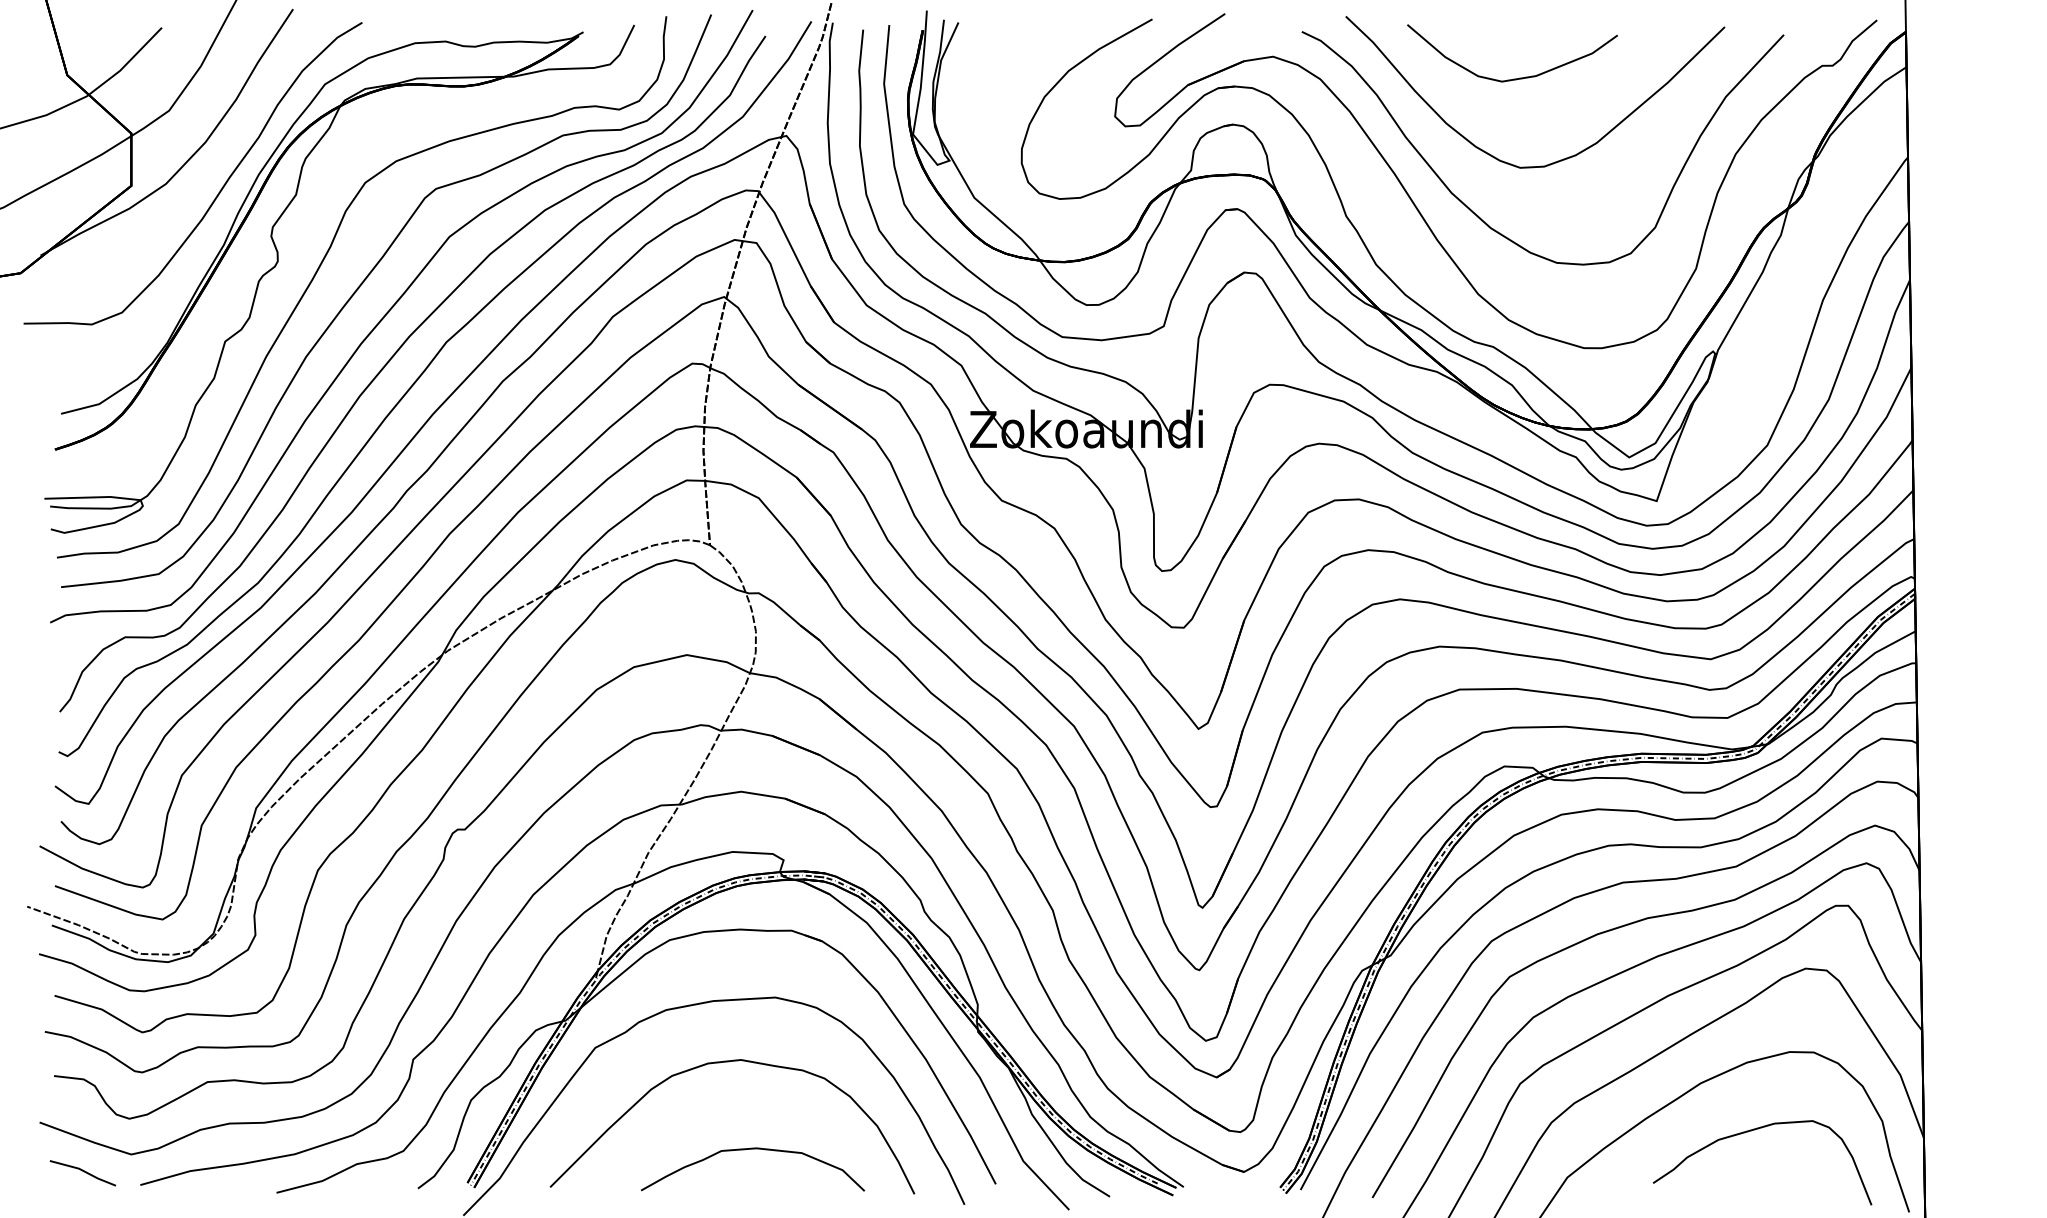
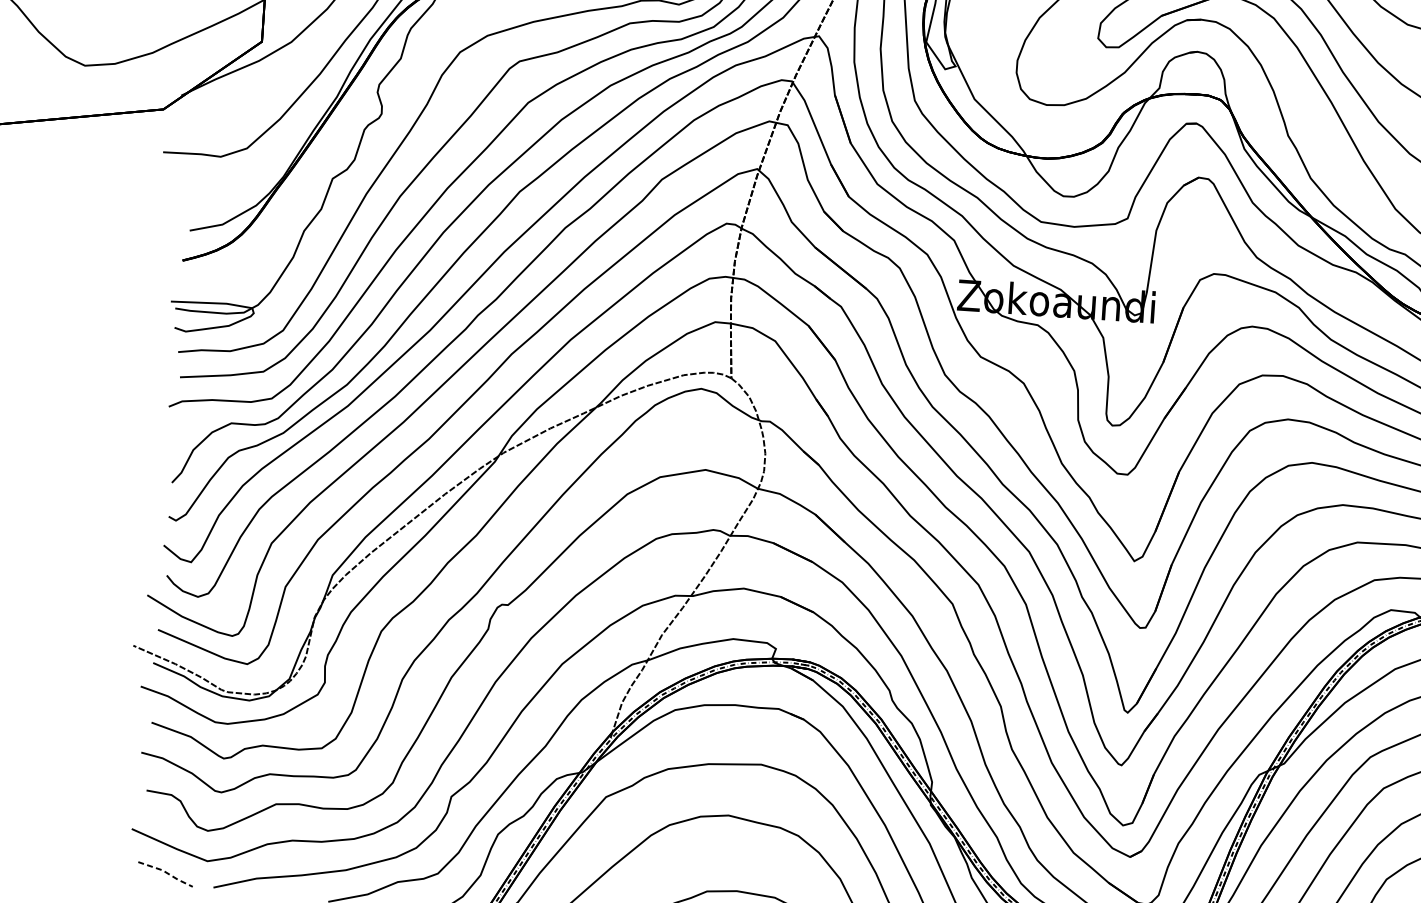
line: (84, 1171) -> (166, 872), solid -> dashed

